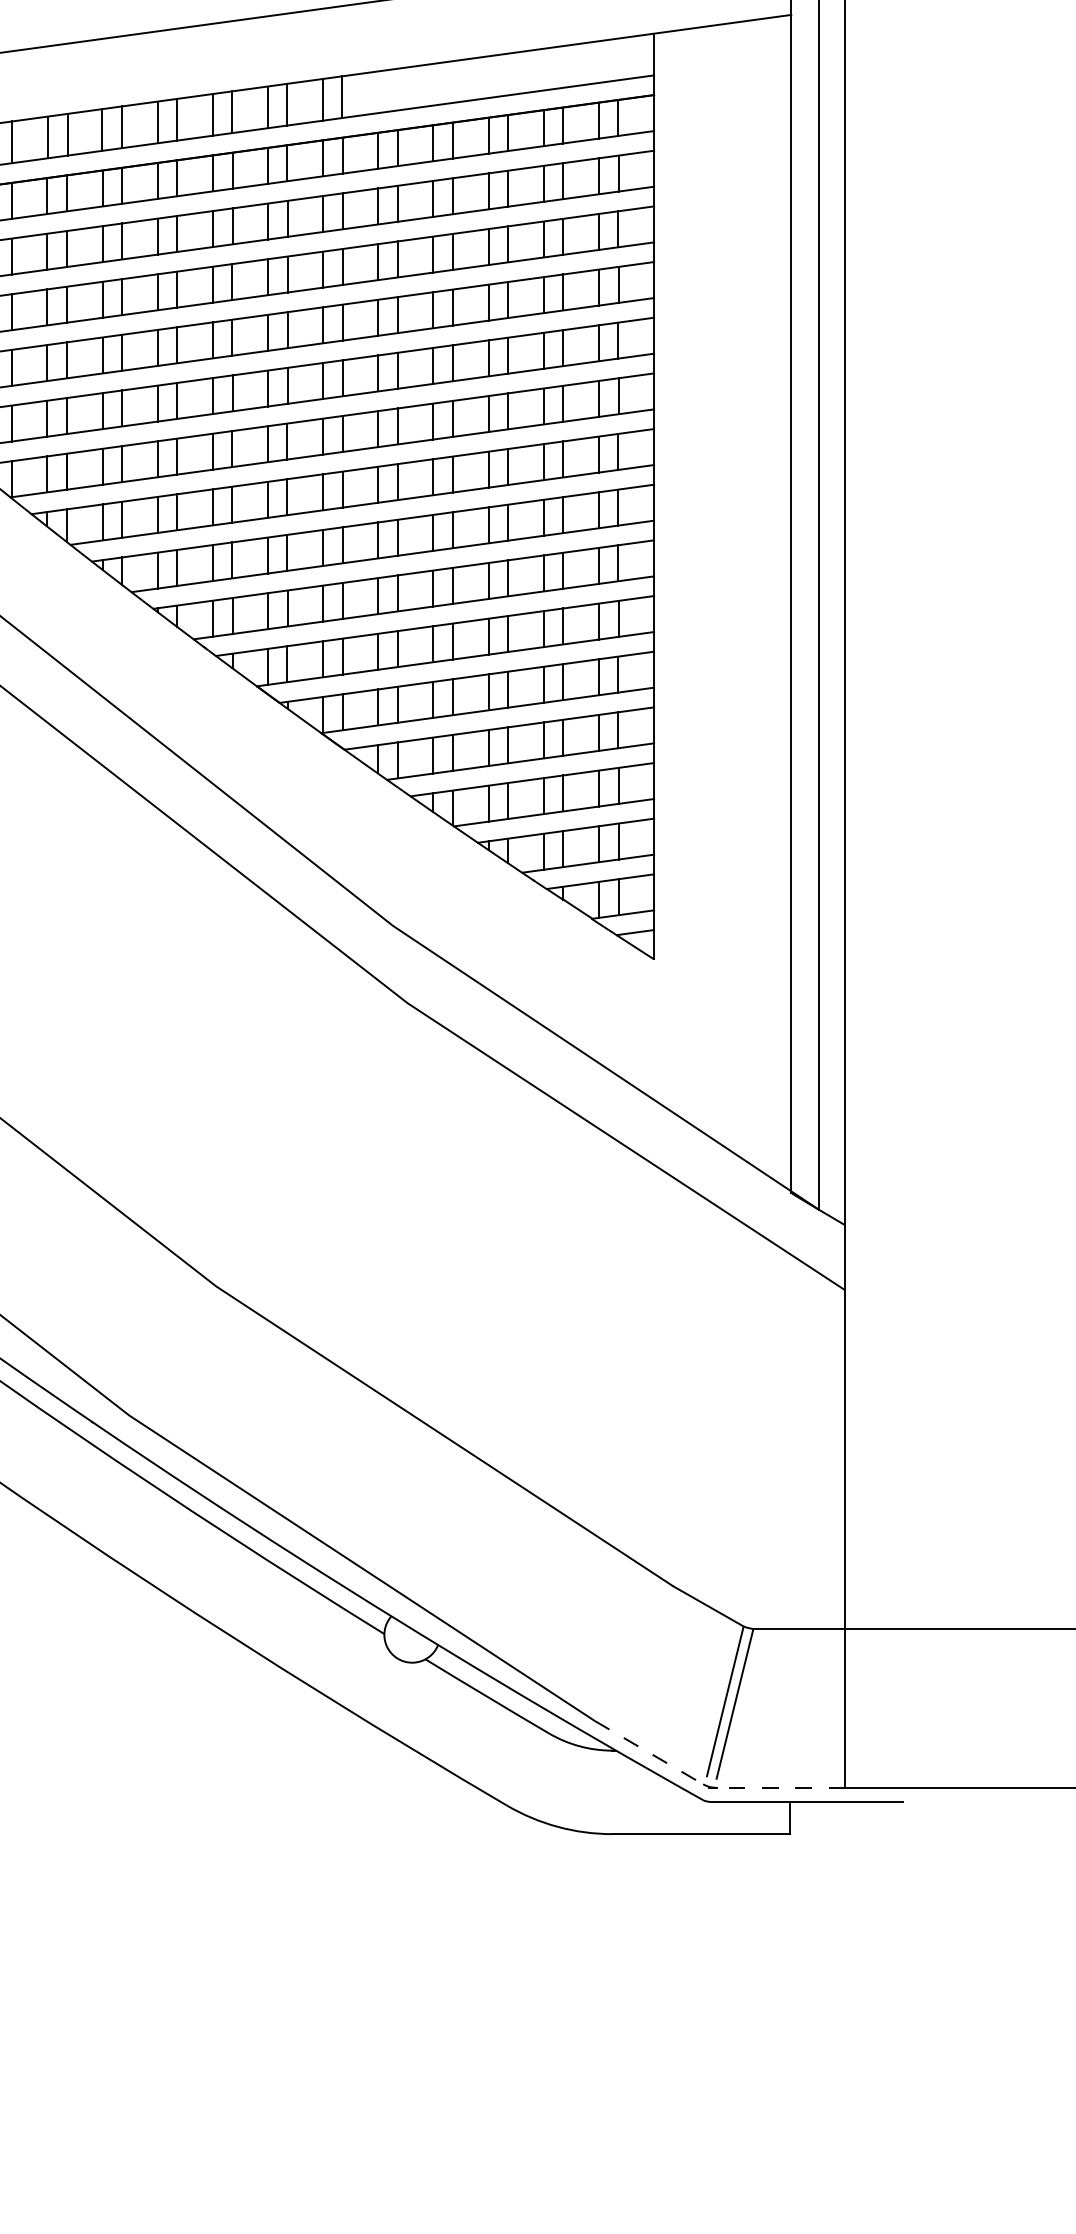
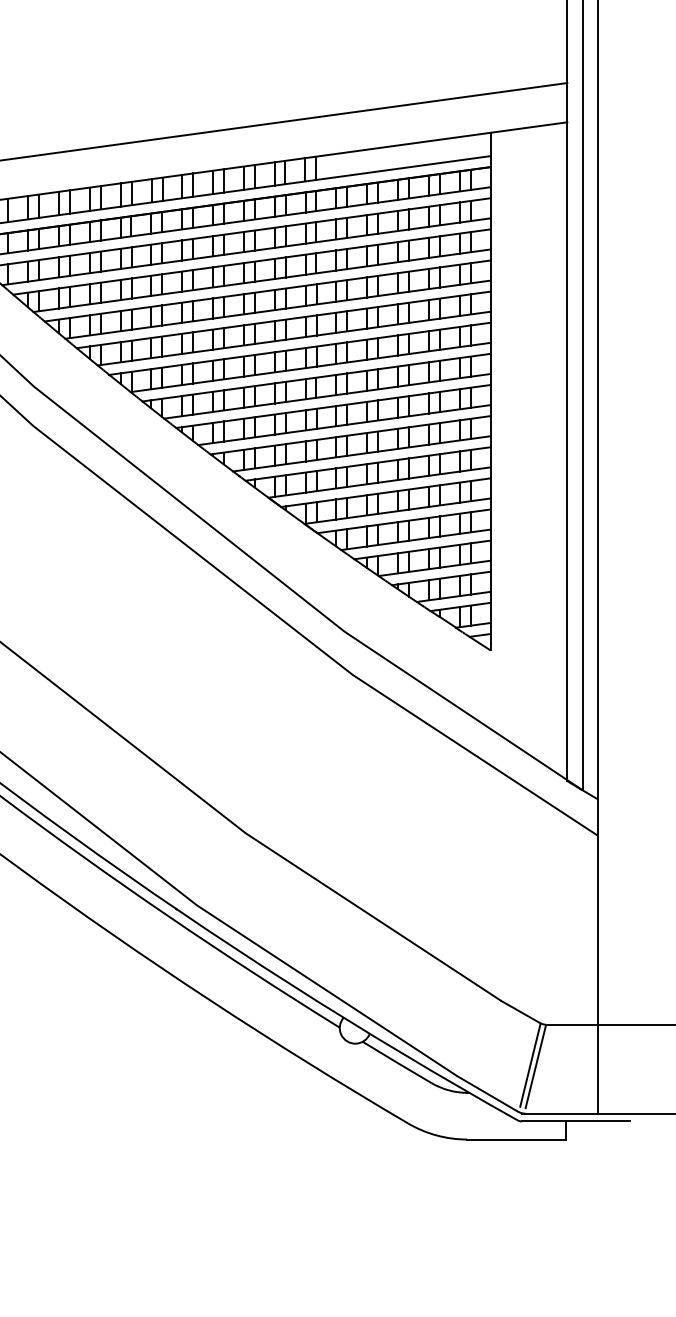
line: (650, 1753) -> (488, 1094), dashed -> solid
line: (780, 1787) -> (561, 1113), dashed -> solid

